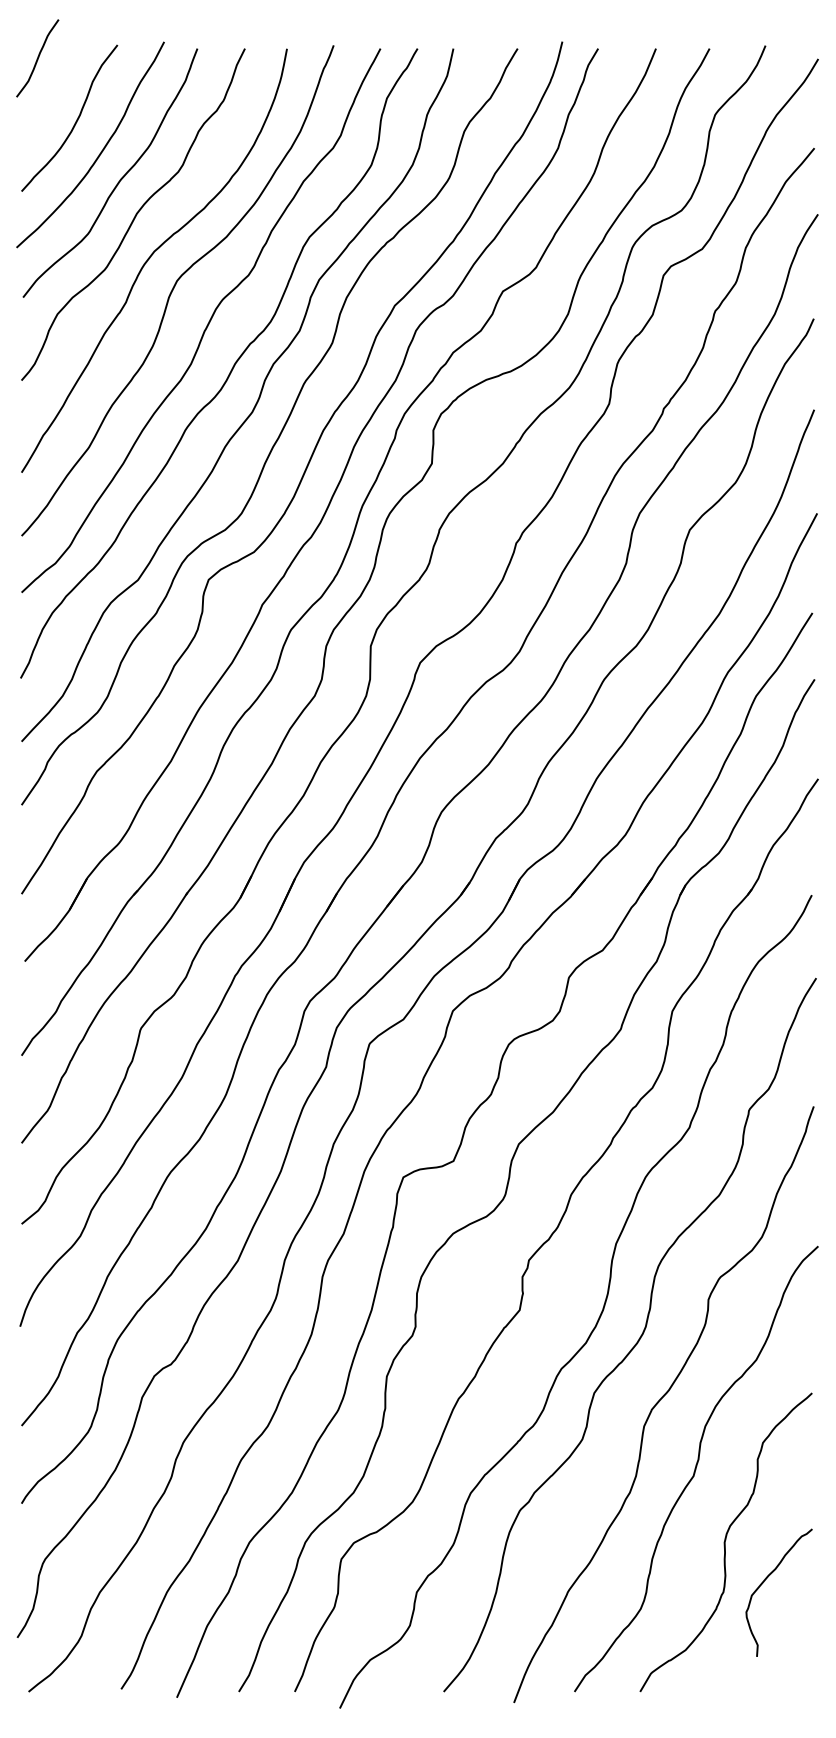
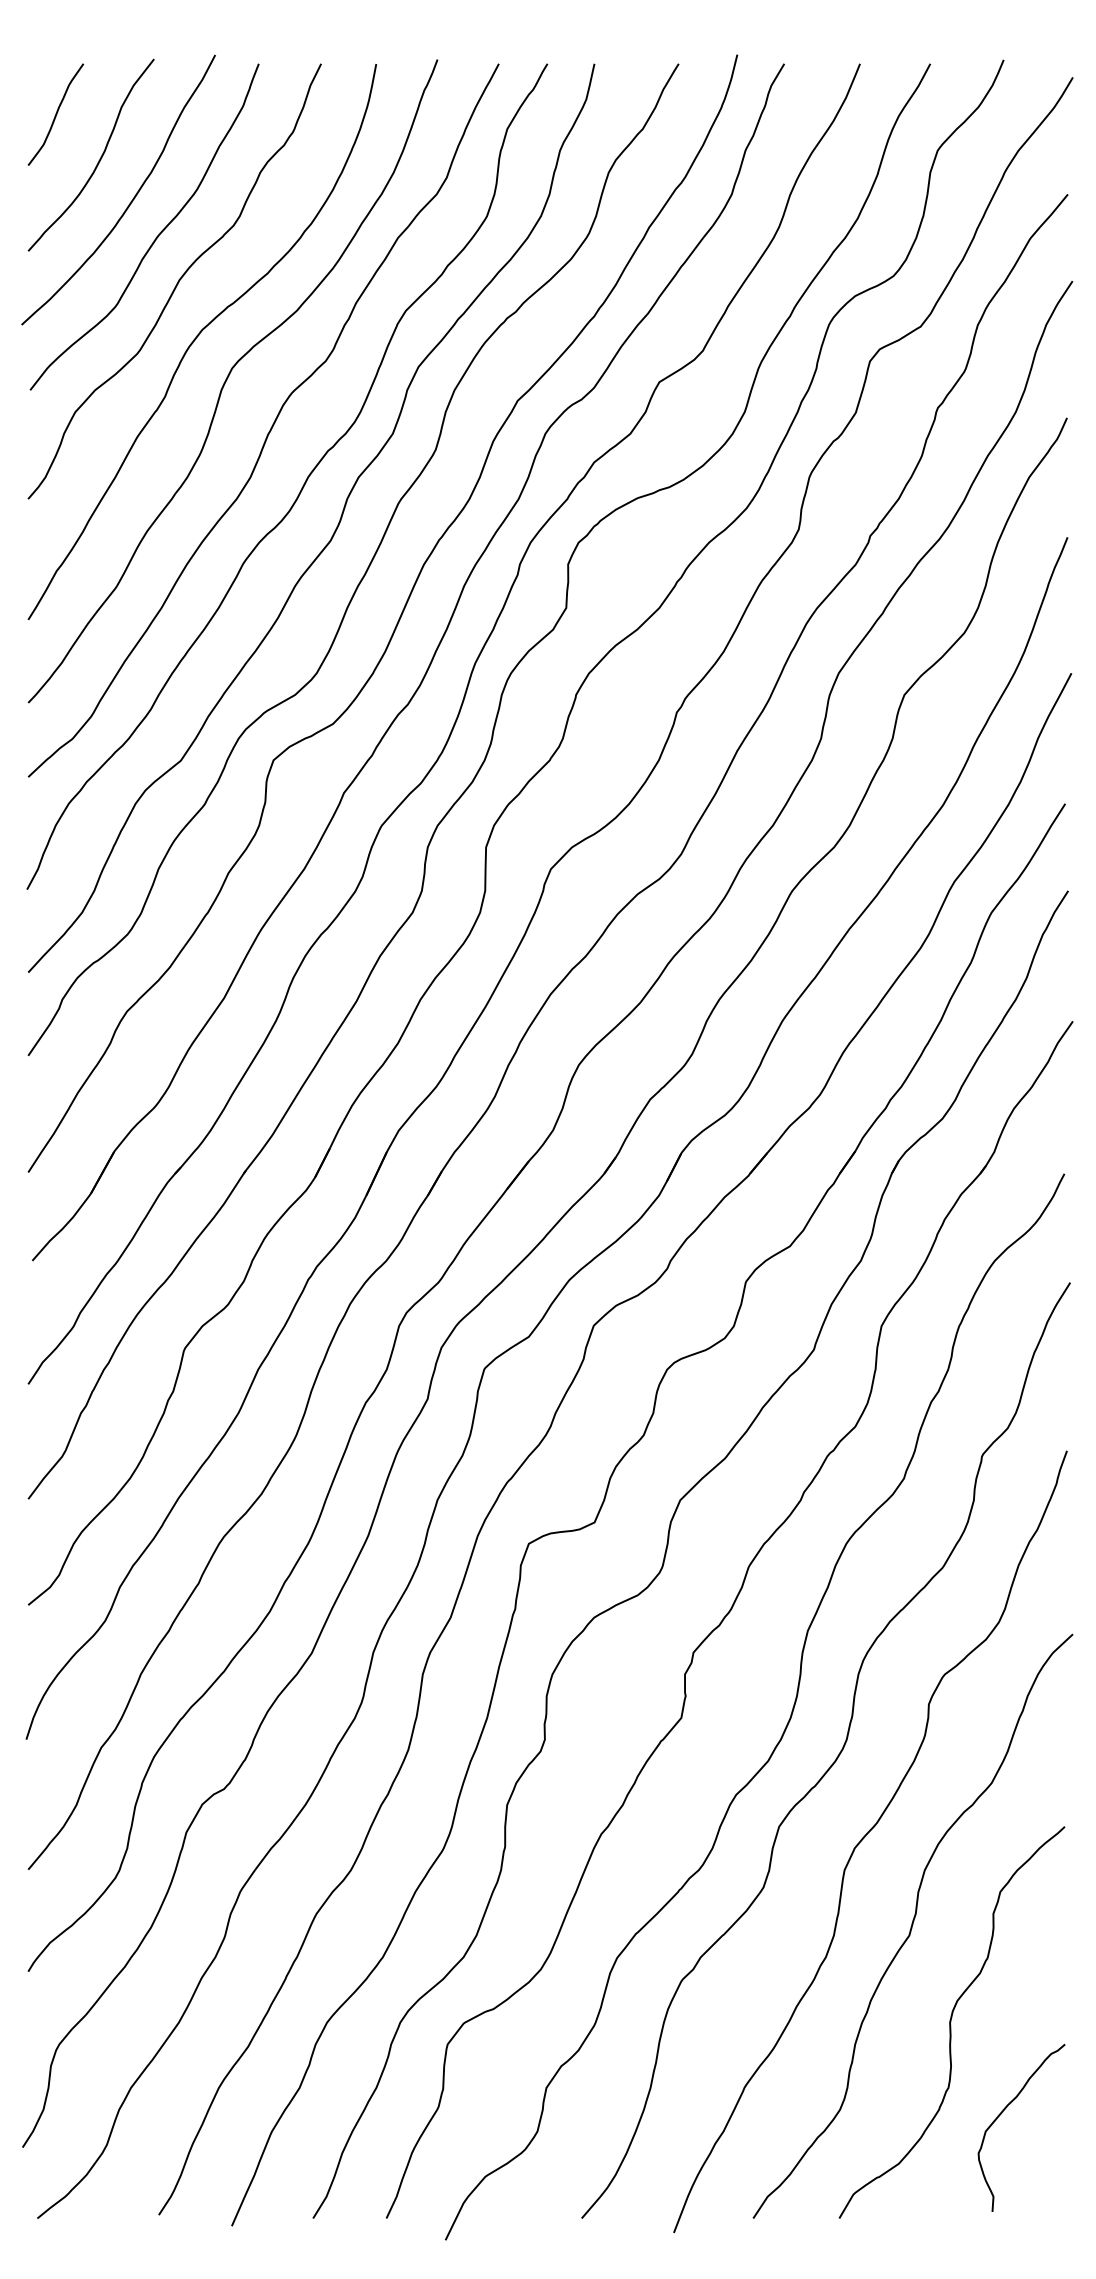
curve: (37, 58) -> (55, 114), moved
curve: (764, 1582) -> (1002, 2114), moved

